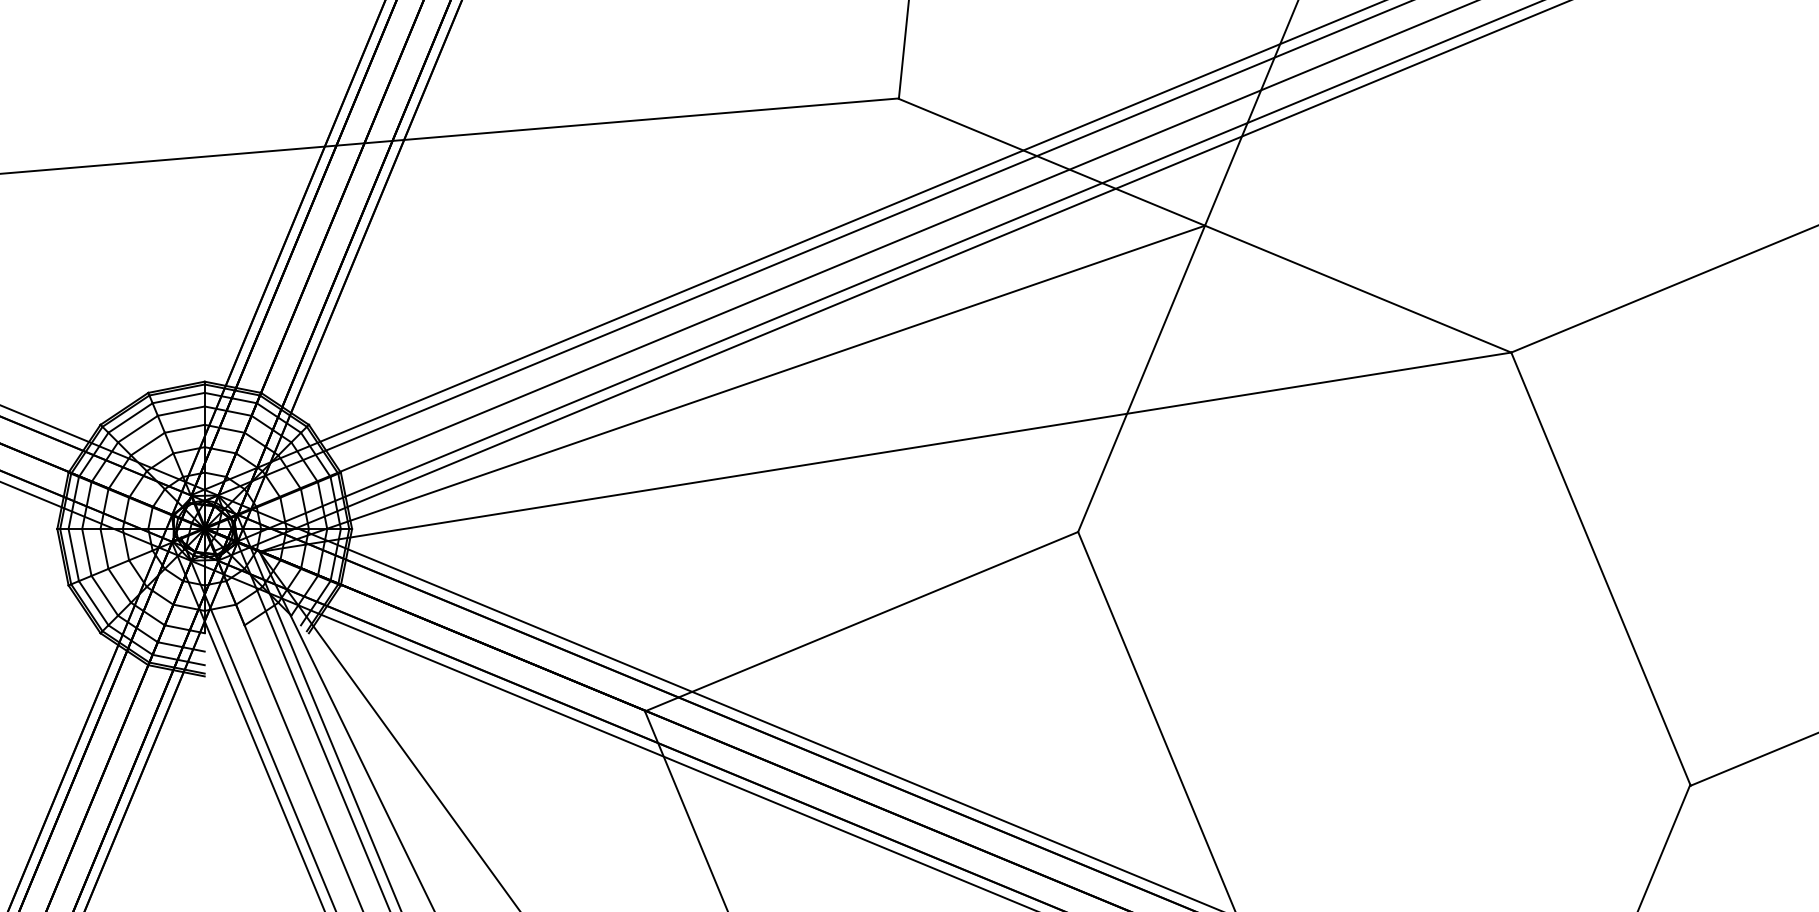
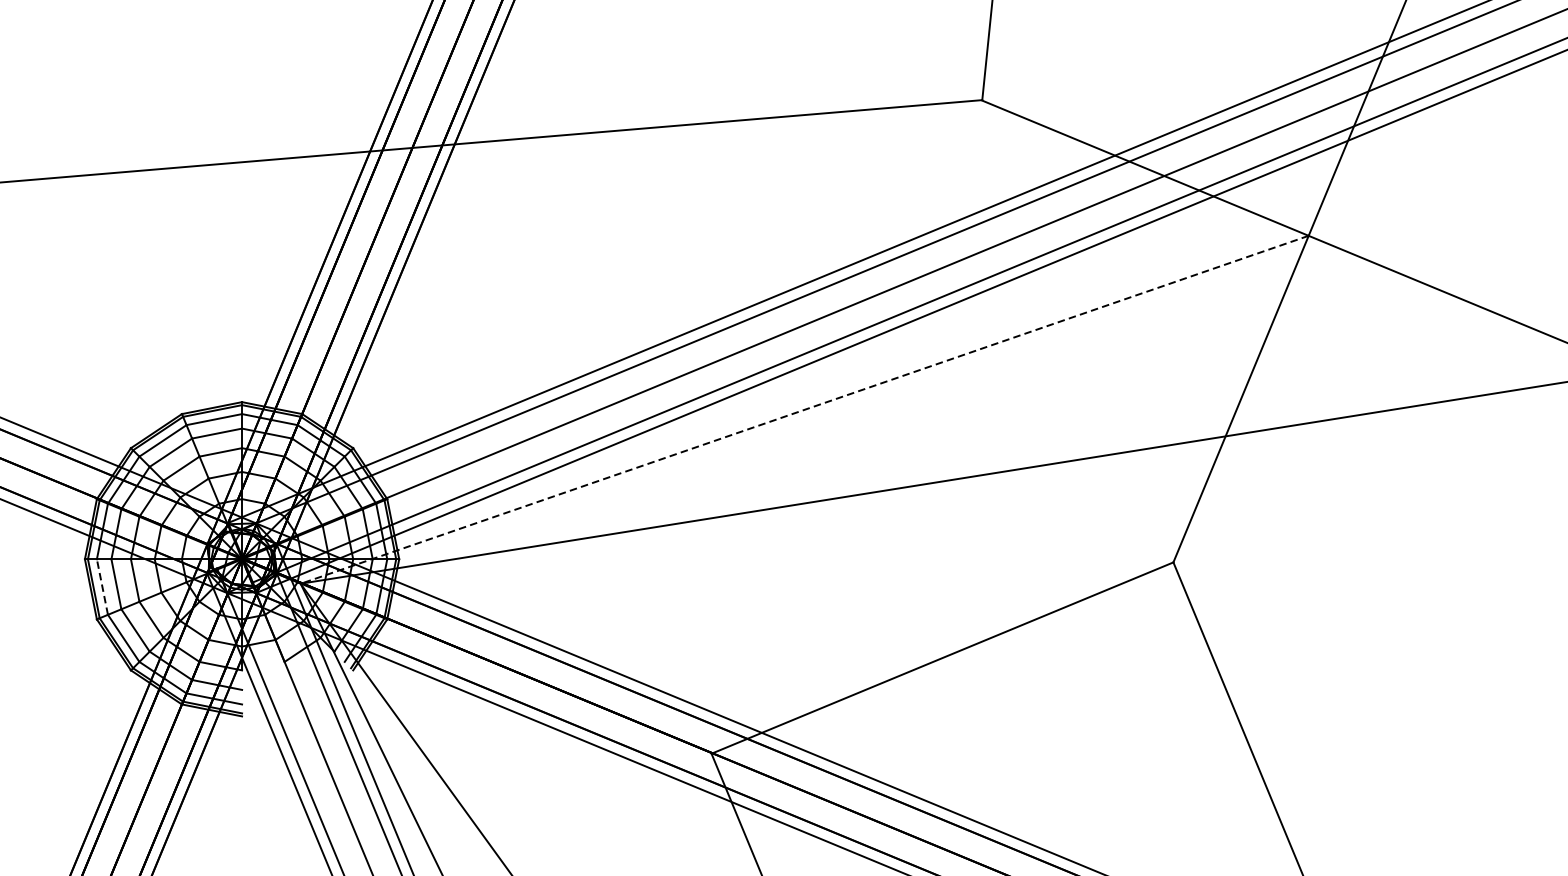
line: (732, 388) -> (804, 409), solid -> dashed
line: (73, 555) -> (102, 587), solid -> dashed

